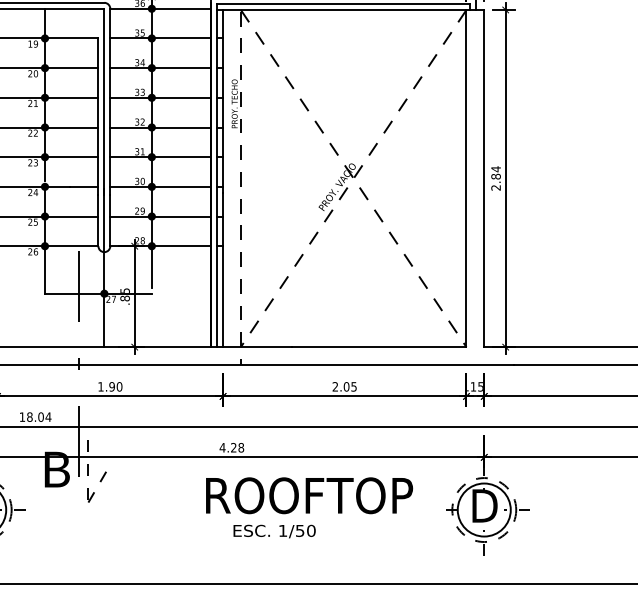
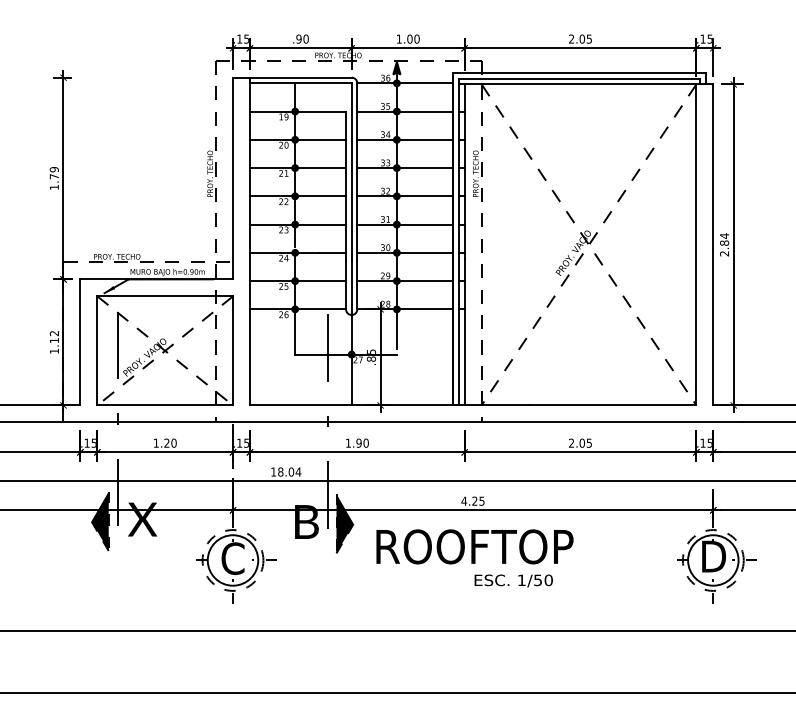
text: (240, 447) -> (481, 500), 4.28 -> 4.25
fill: (96, 471) -> (344, 523), added
text: (309, 495) -> (474, 546), moved

